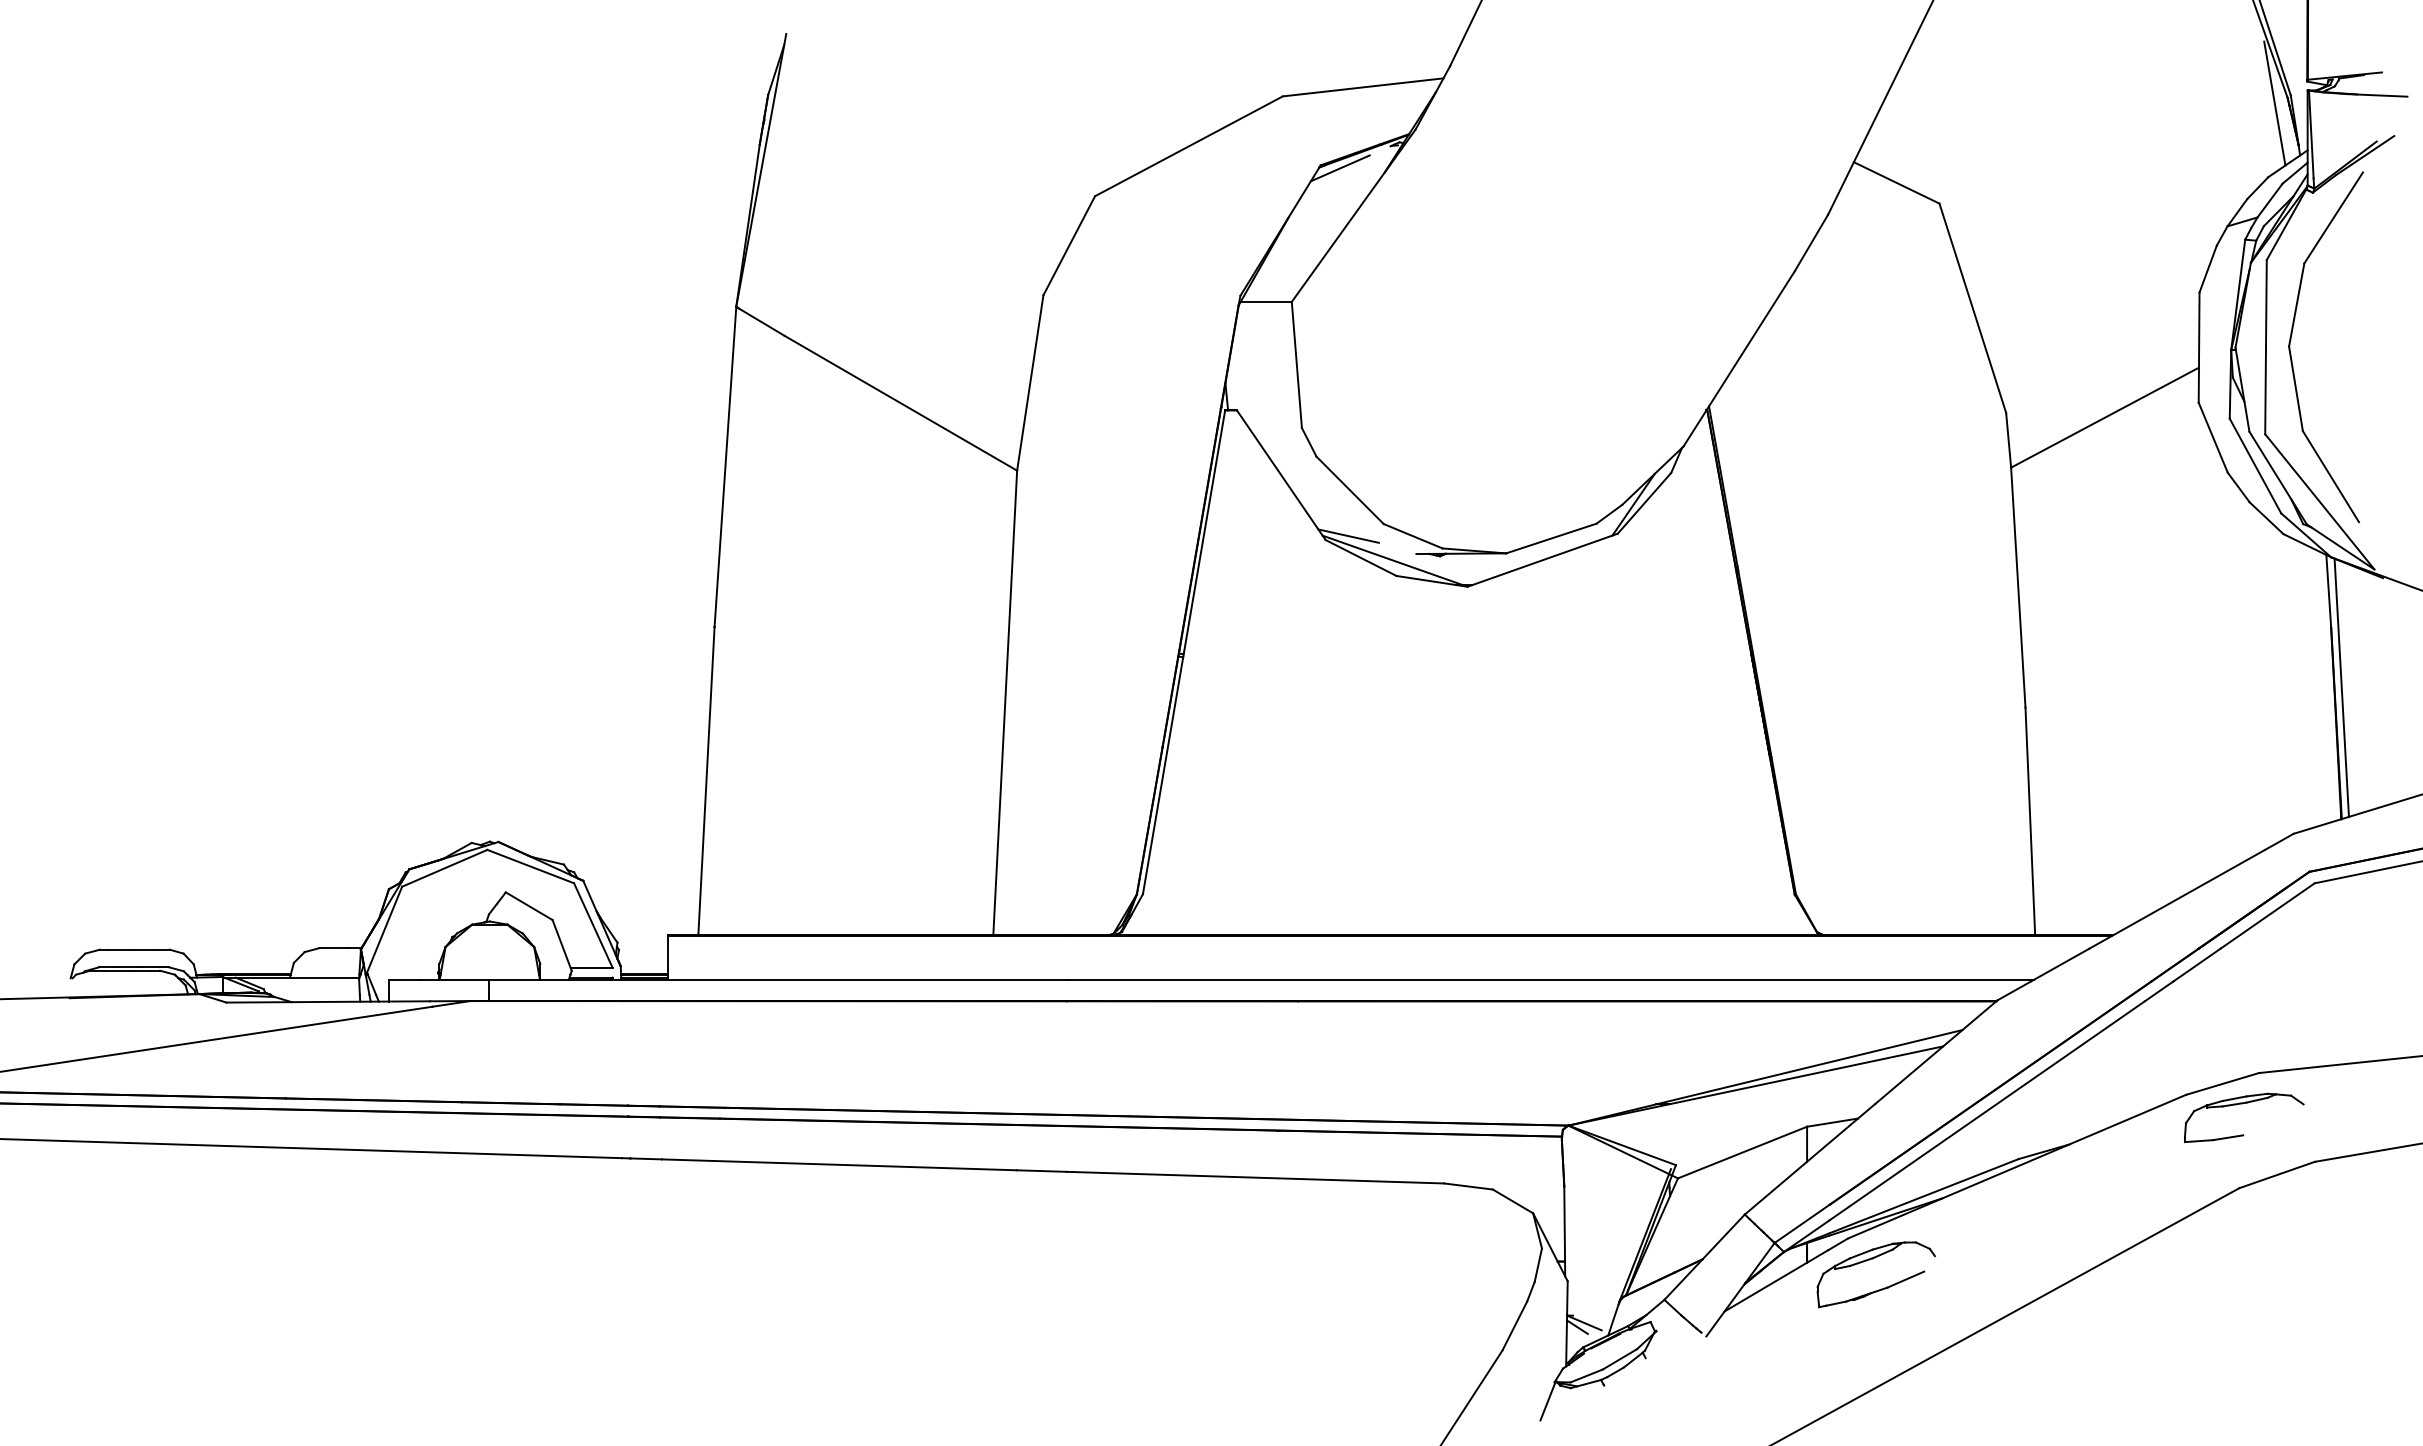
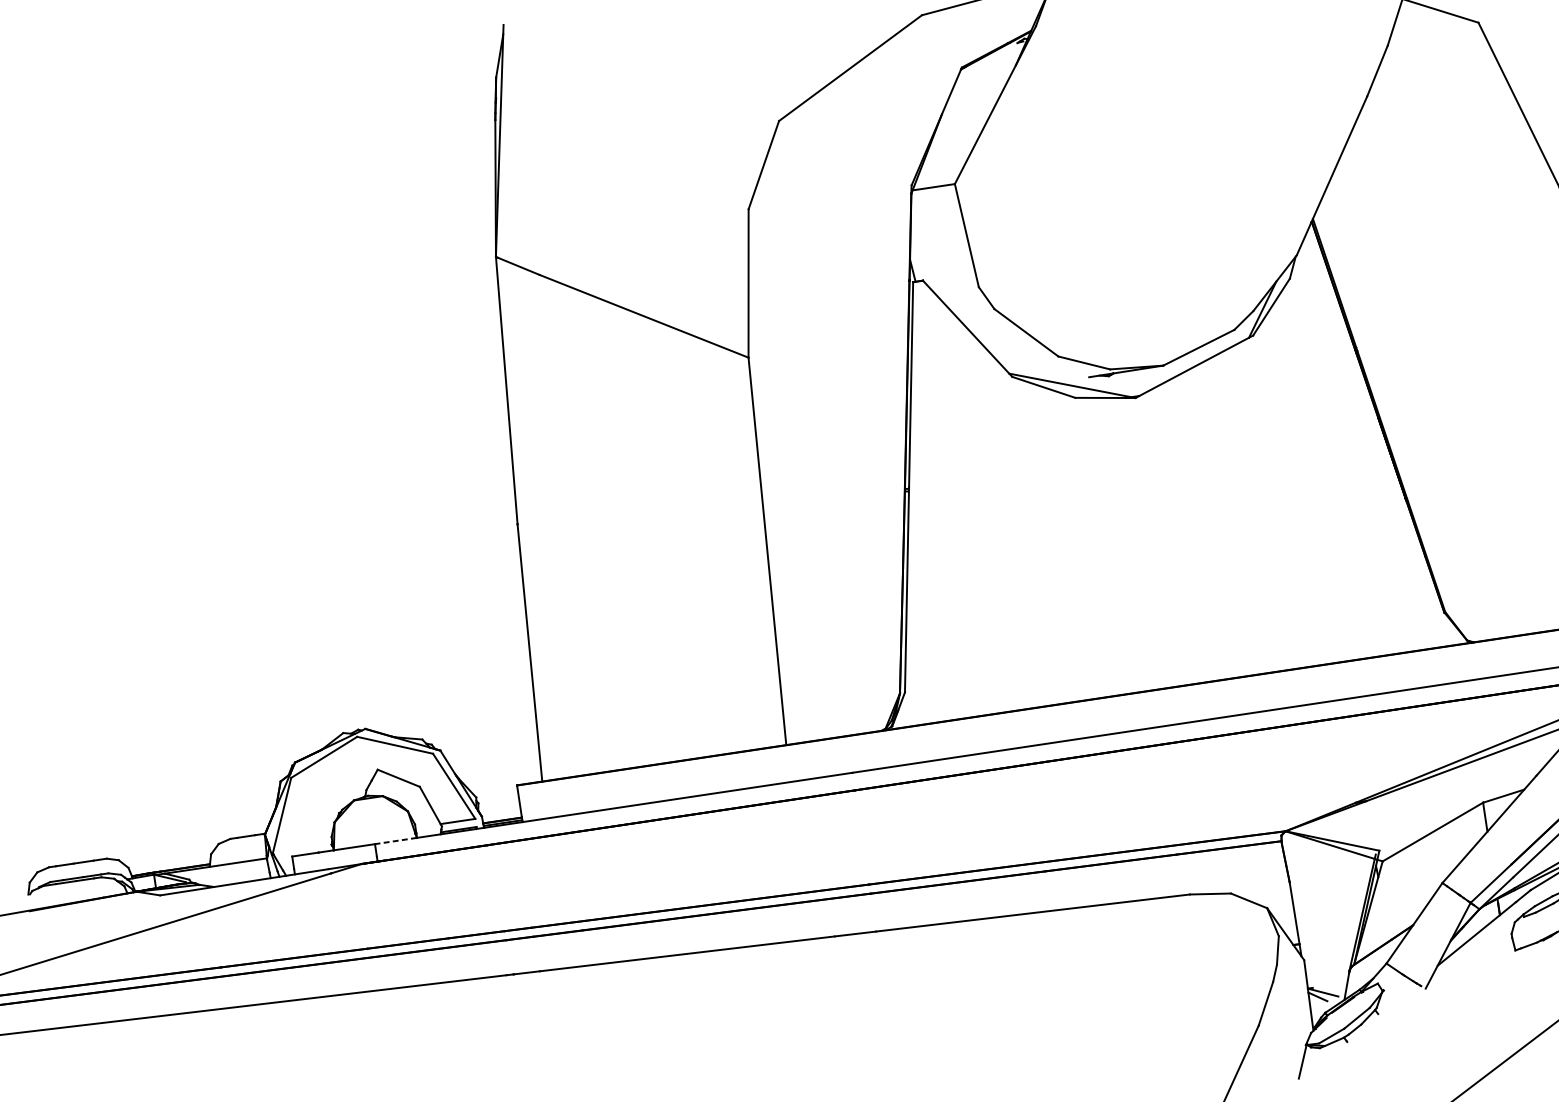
line: (1339, 168) -> (977, 67), removed
line: (1348, 535) -> (1030, 370), removed
line: (514, 979) -> (395, 840), solid -> dashed

